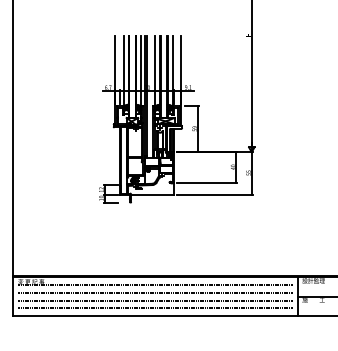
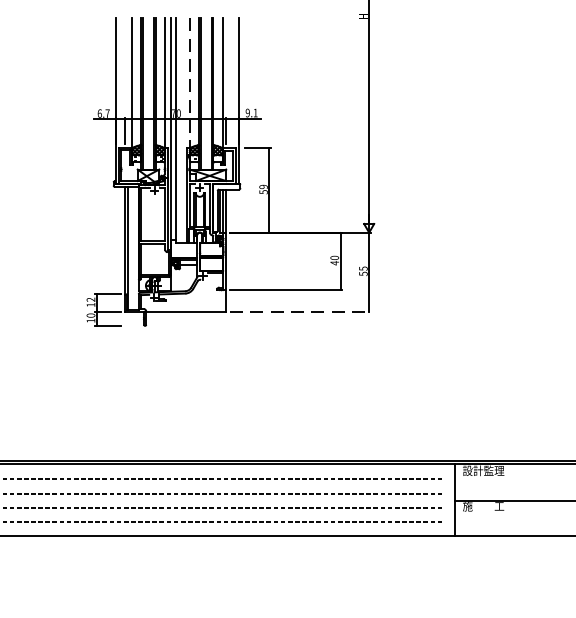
line: (154, 72) -> (189, 85), solid -> dashed
line: (214, 194) -> (300, 311), solid -> dashed

